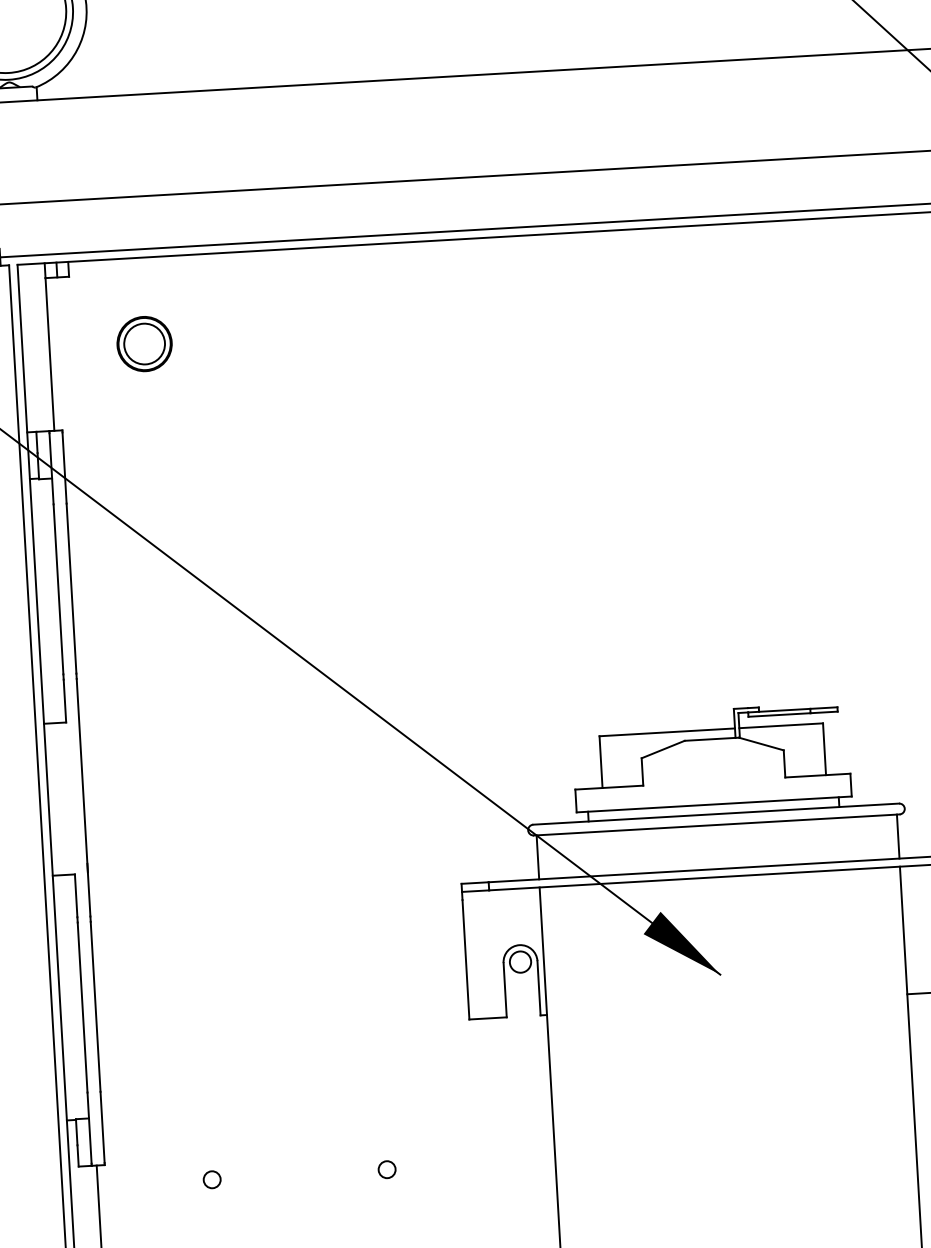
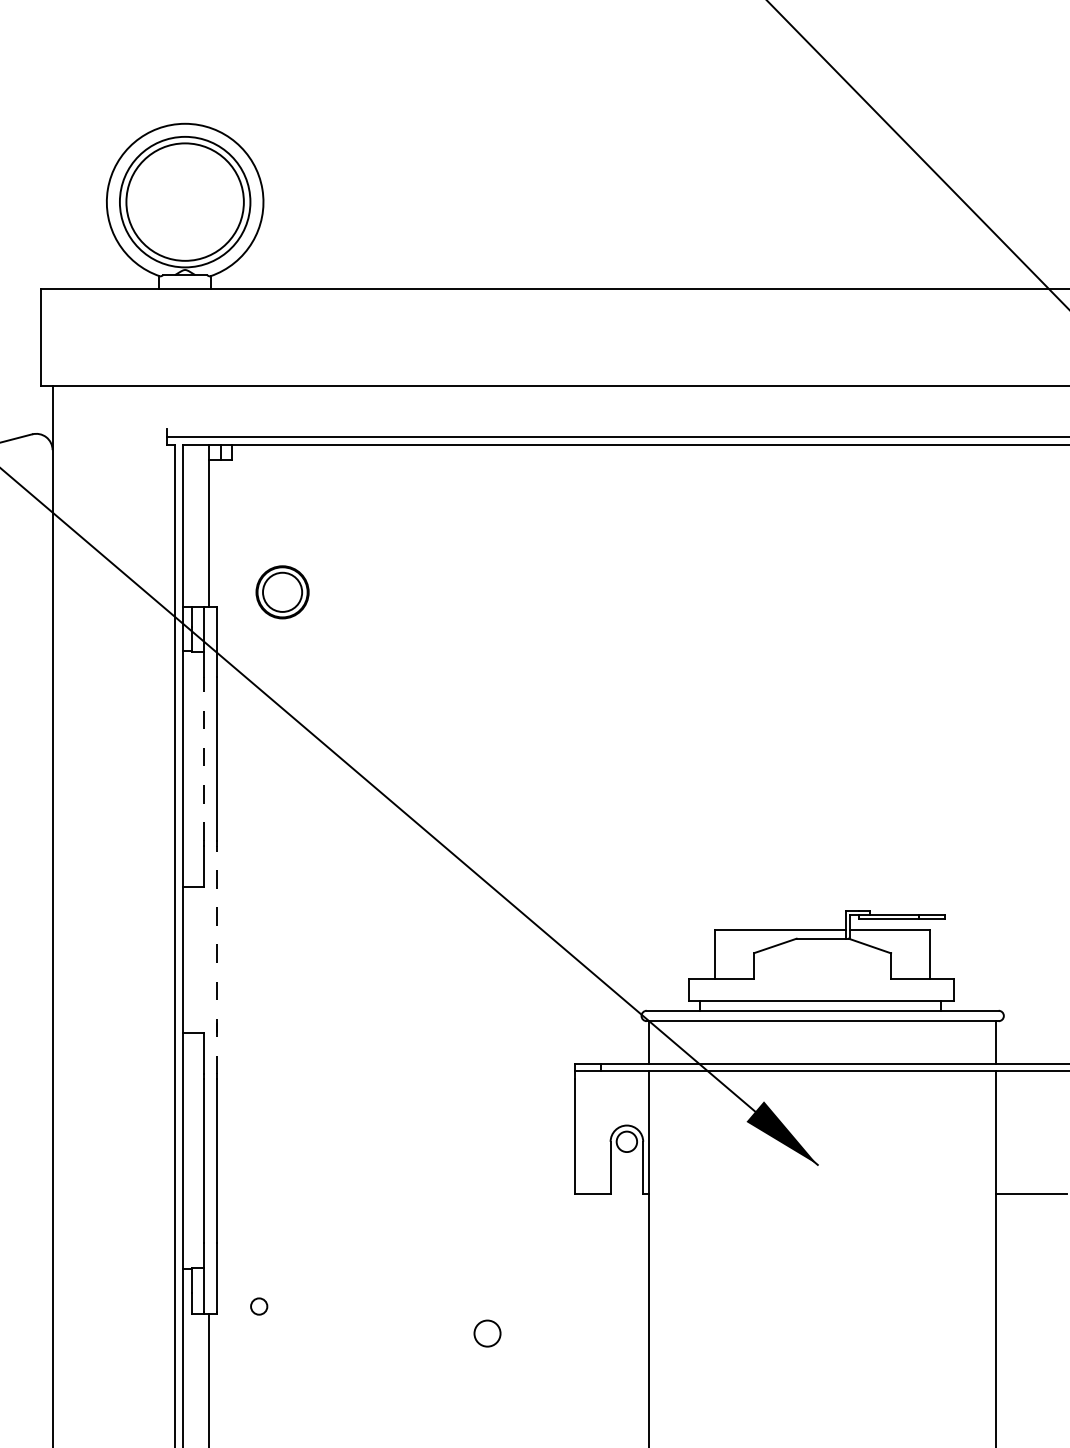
part: (144, 344) -> (282, 592), moved
line: (58, 589) -> (204, 758), solid -> dashed
line: (83, 797) -> (216, 959), solid -> dashed
circle: (387, 1169) -> (487, 1333), size x1.6
circle: (212, 1179) -> (259, 1306), moved

